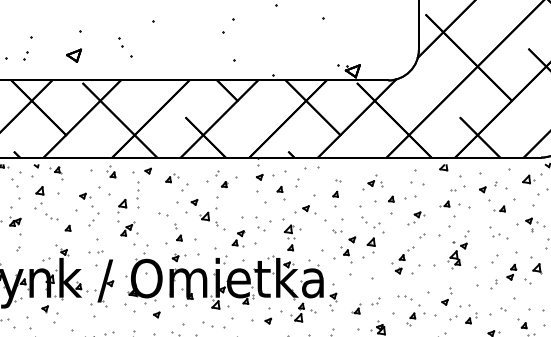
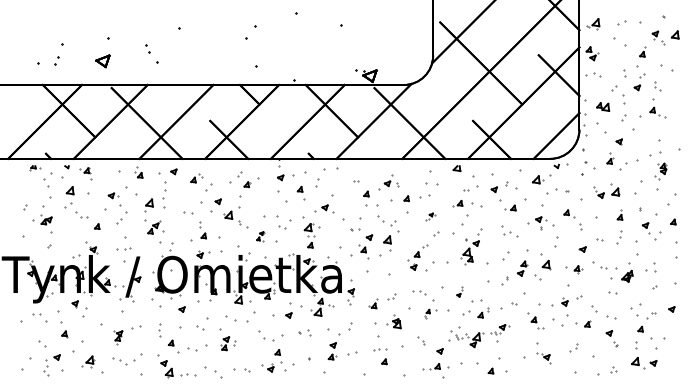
part: (335, 198) -> (366, 198), moved
part: (416, 217) -> (430, 216), size x0.6
part: (238, 238) -> (260, 236), size x0.6
part: (446, 296) -> (459, 291), size x0.6
part: (416, 319) -> (430, 313), size x0.7

